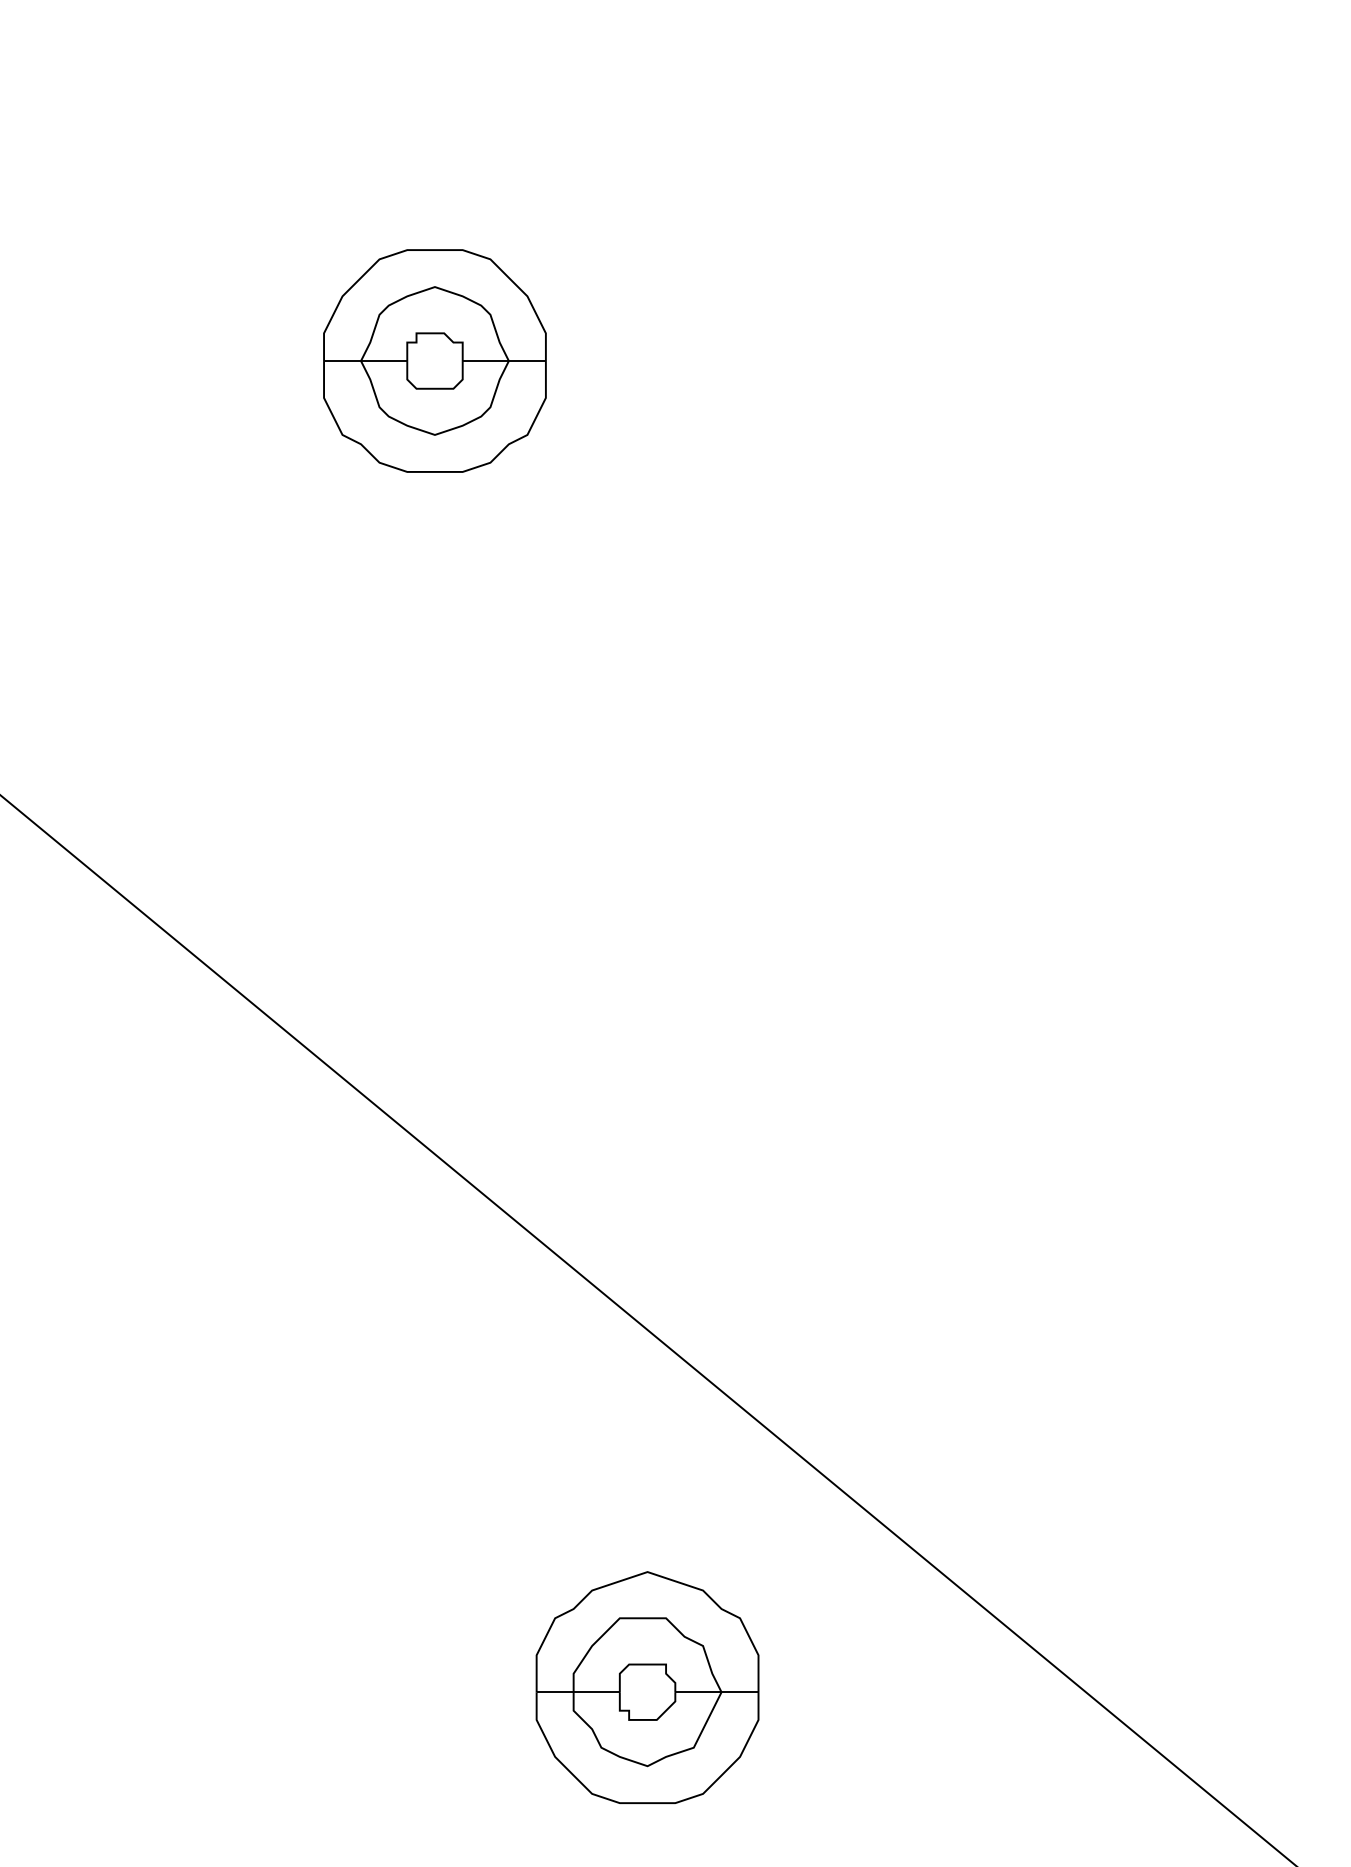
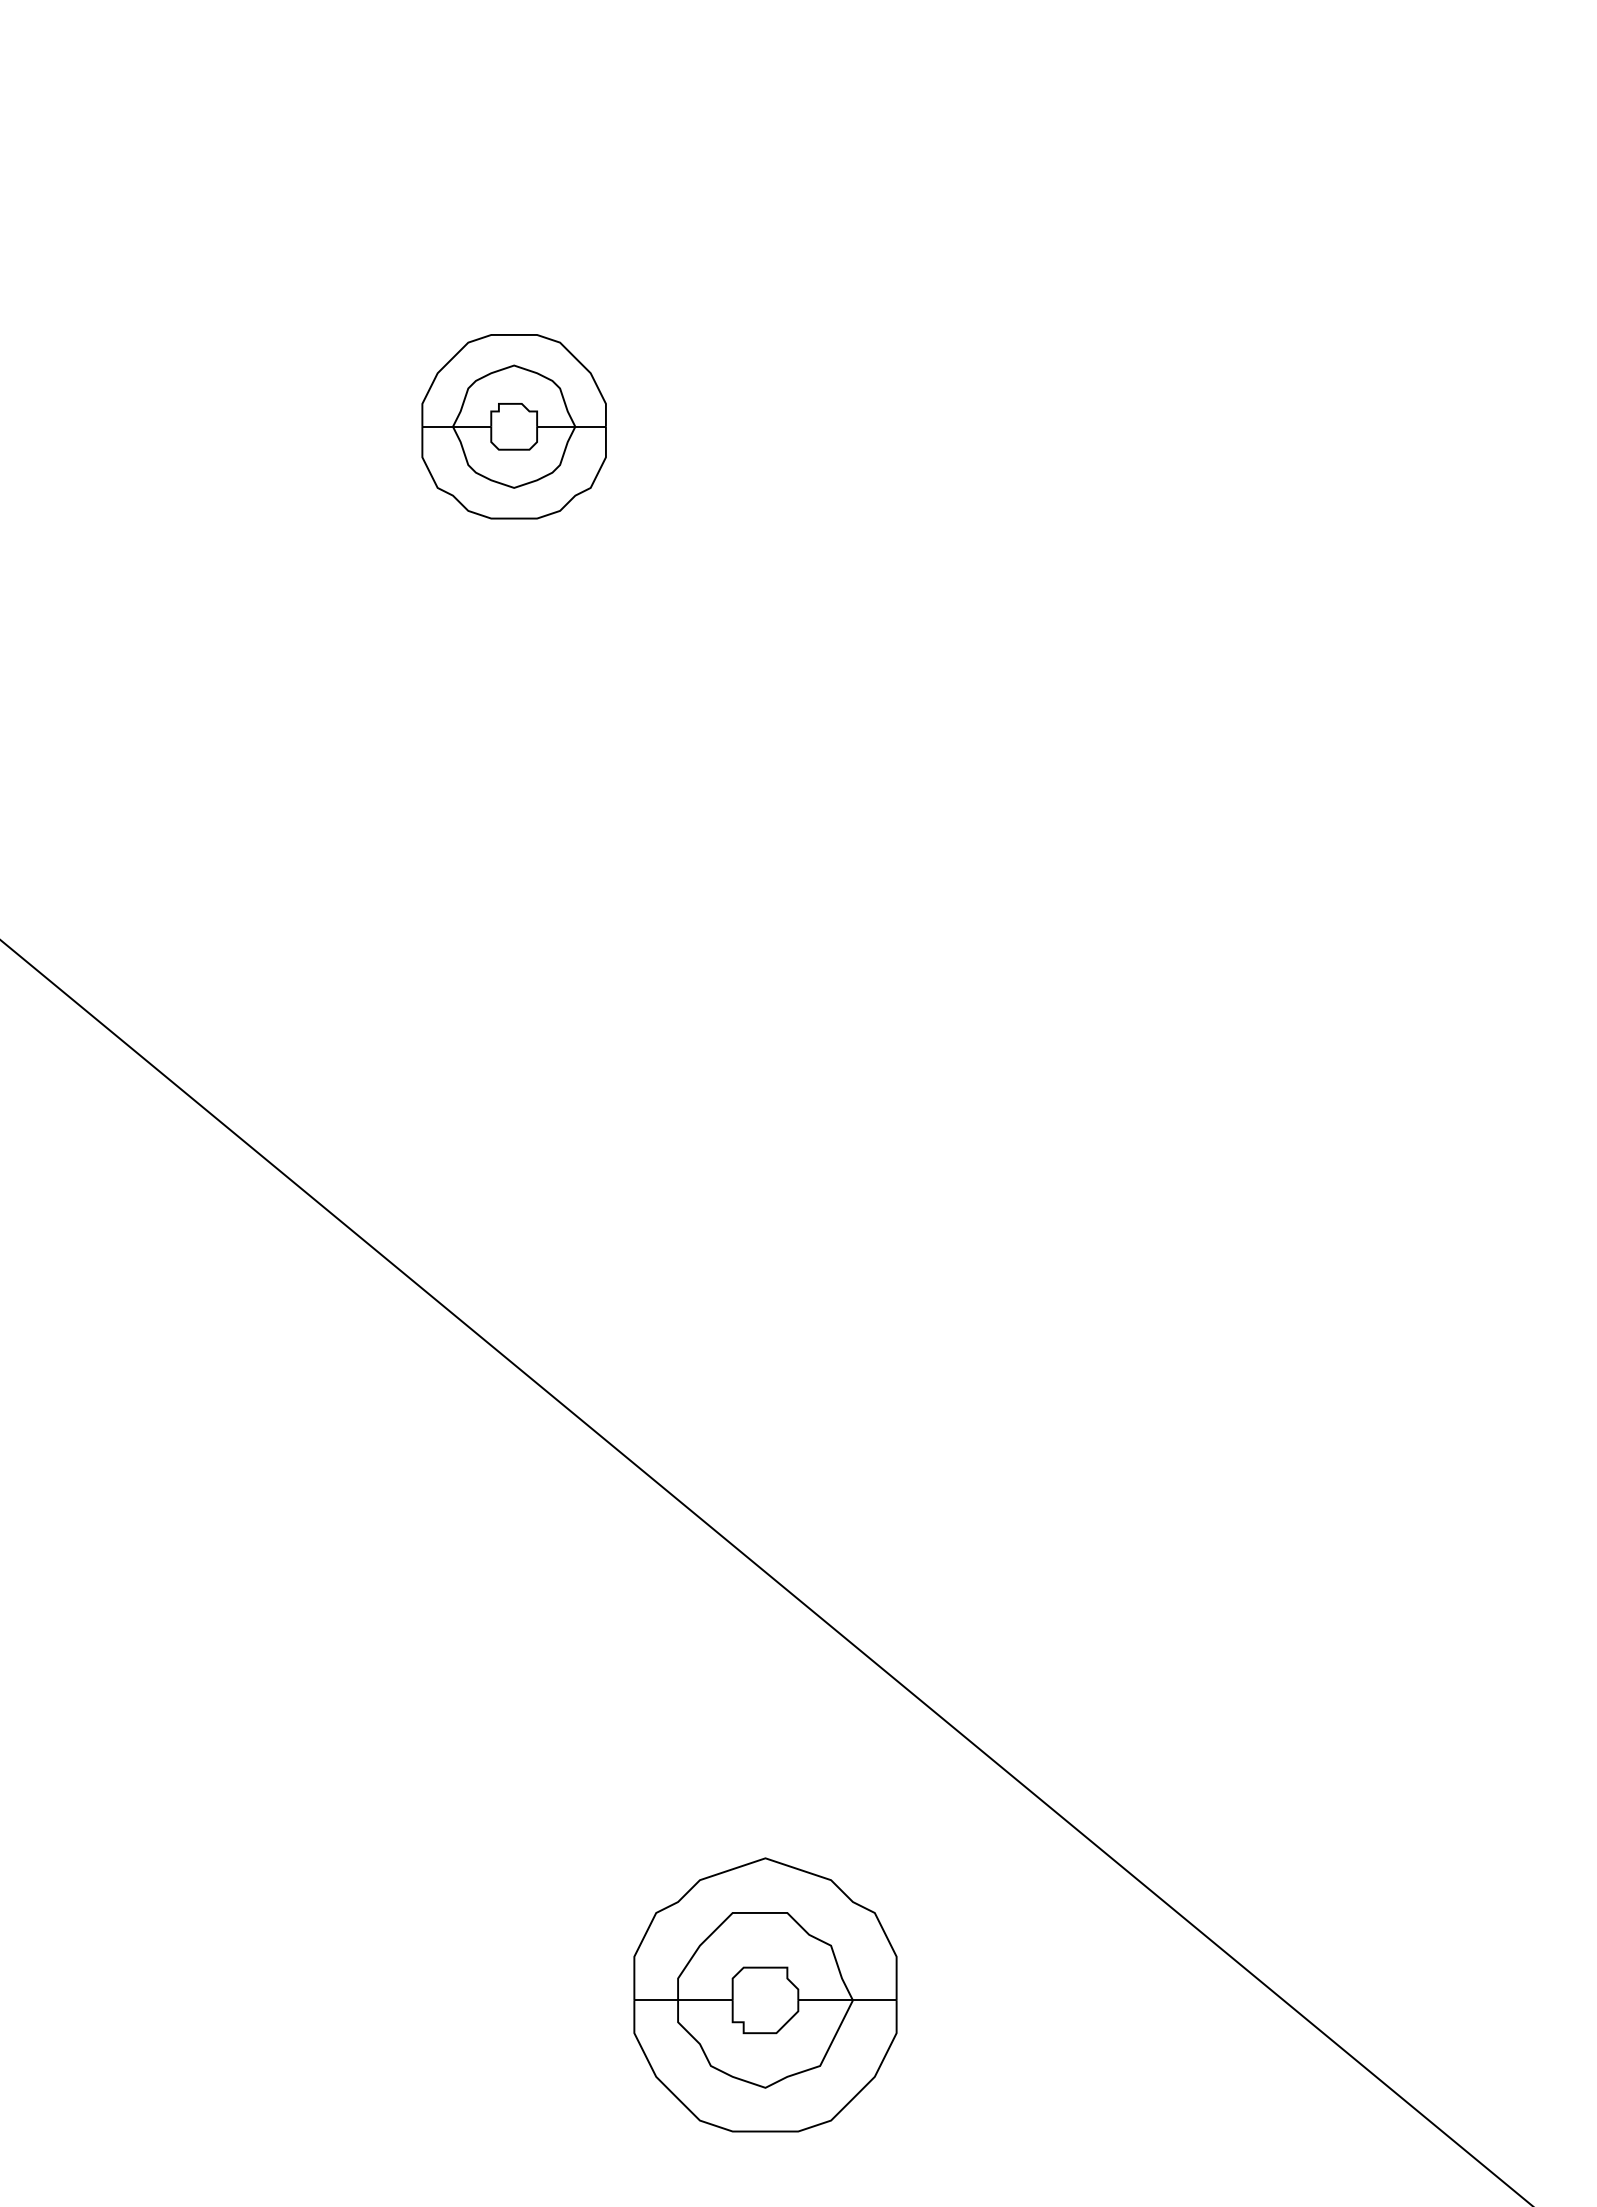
part: (434, 360) -> (513, 426), size x0.7

